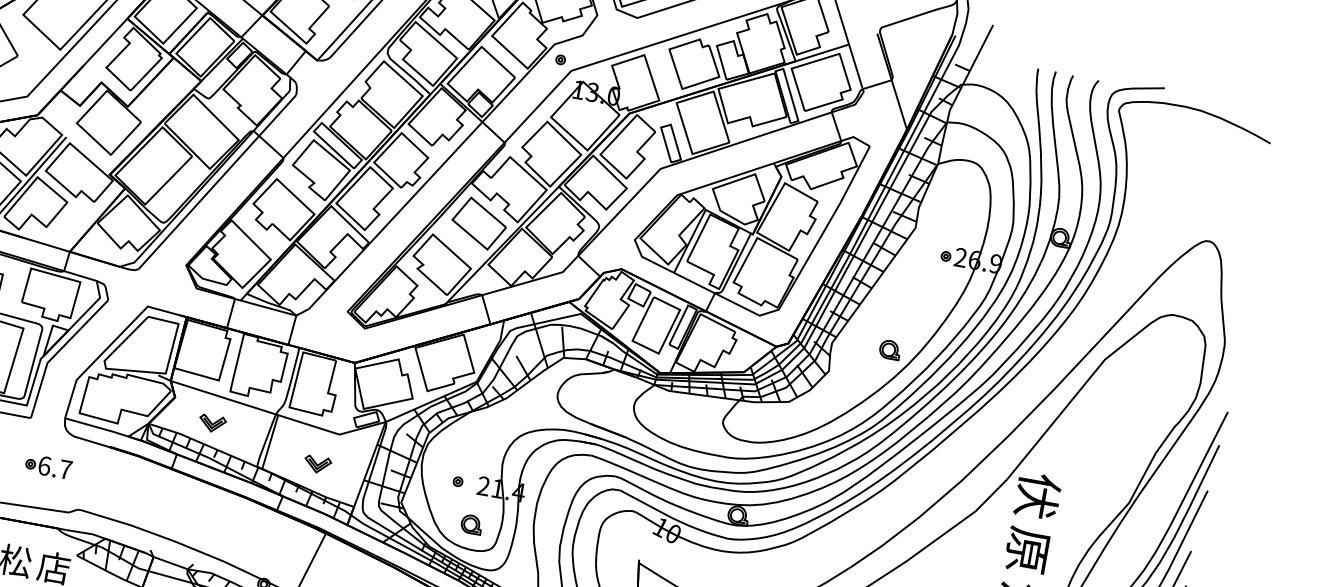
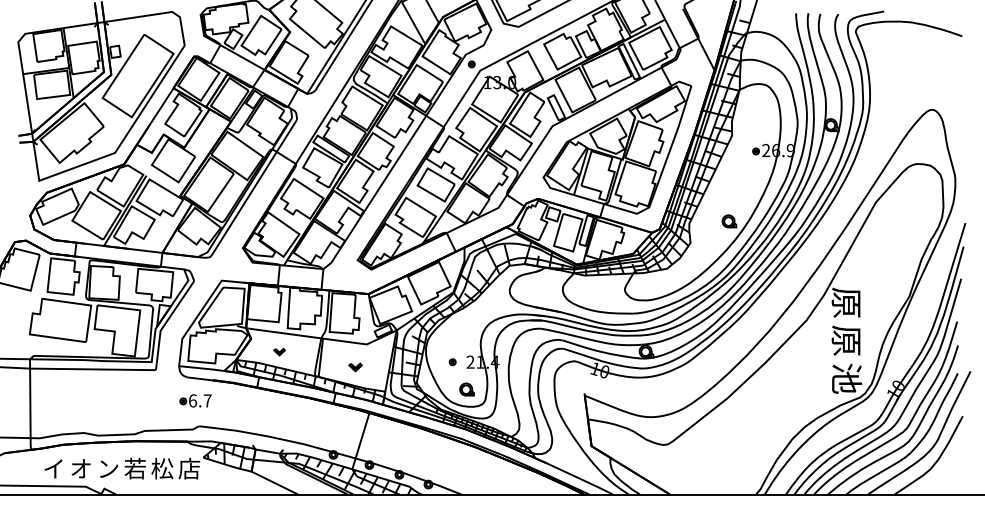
part: (212, 422) -> (279, 351), size x0.6
part: (317, 464) -> (355, 367), size x0.7
part: (48, 466) -> (195, 400), moved
text: (1037, 495) -> (846, 302), 伏 -> 原

